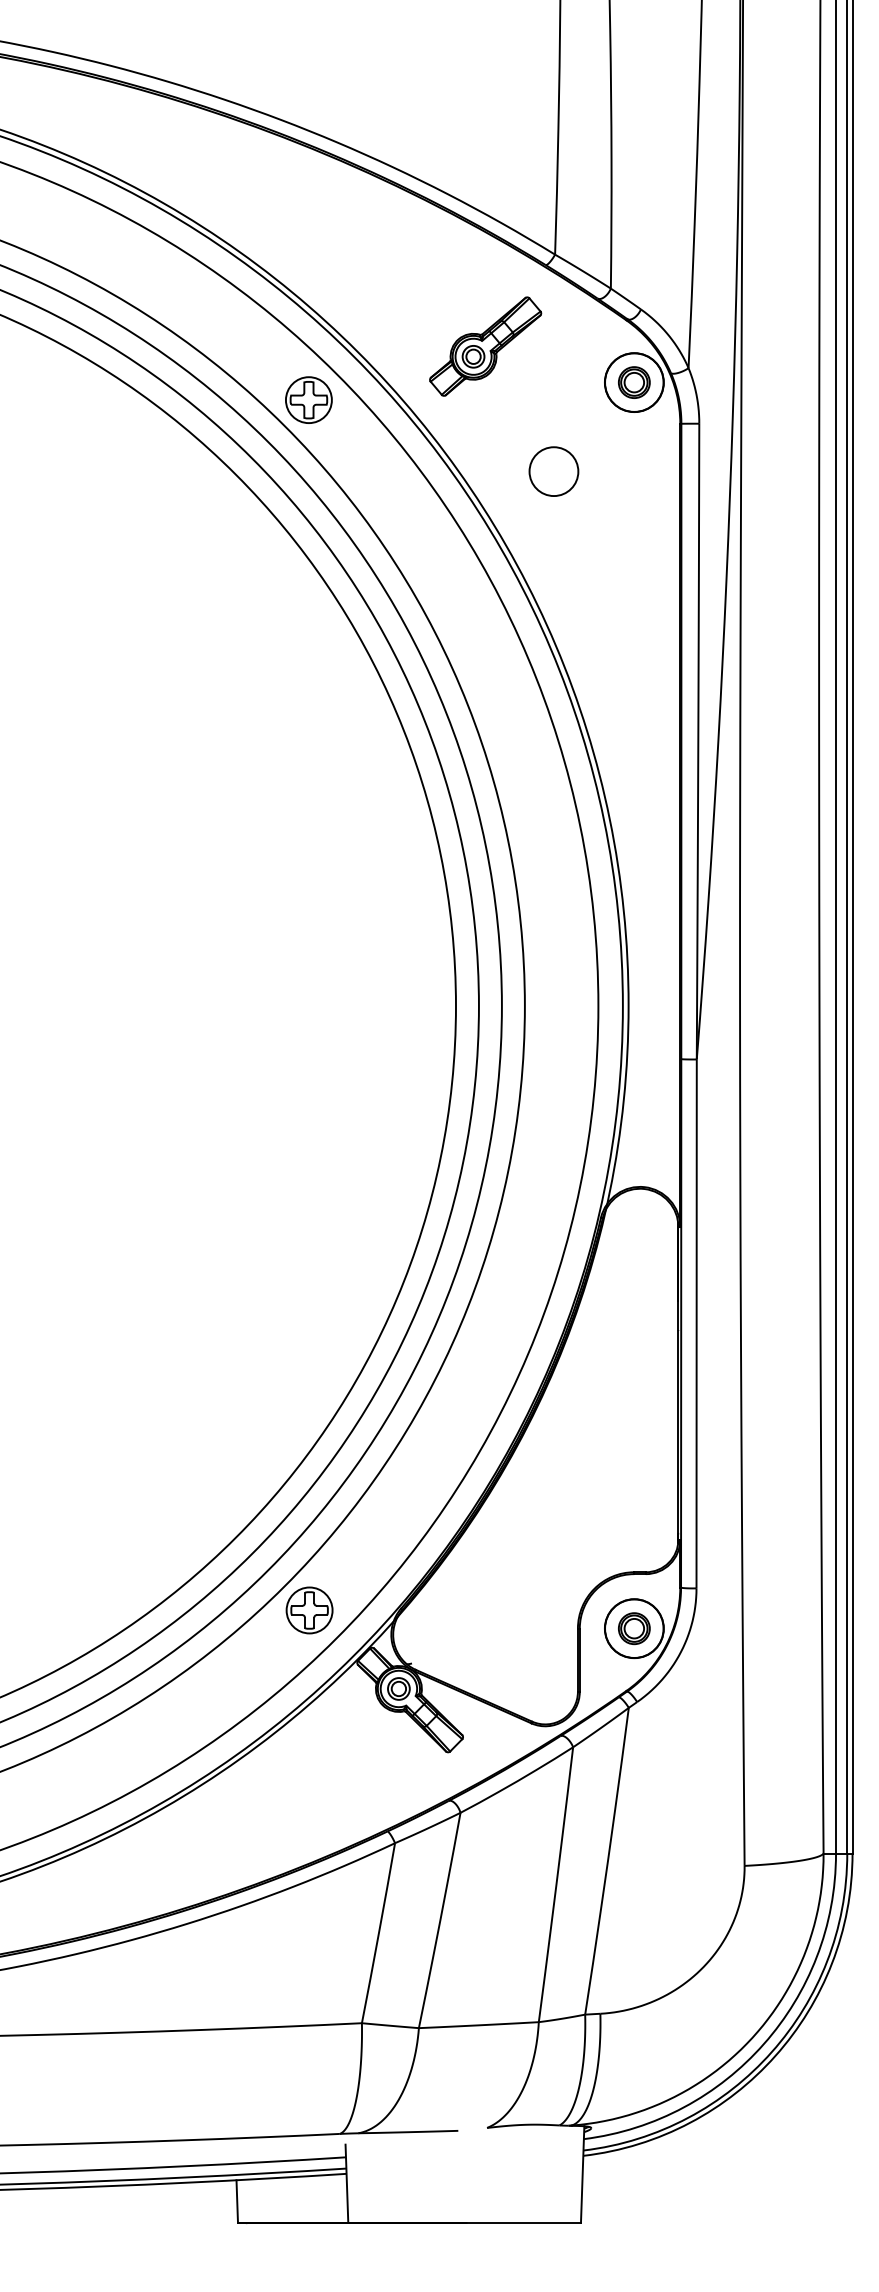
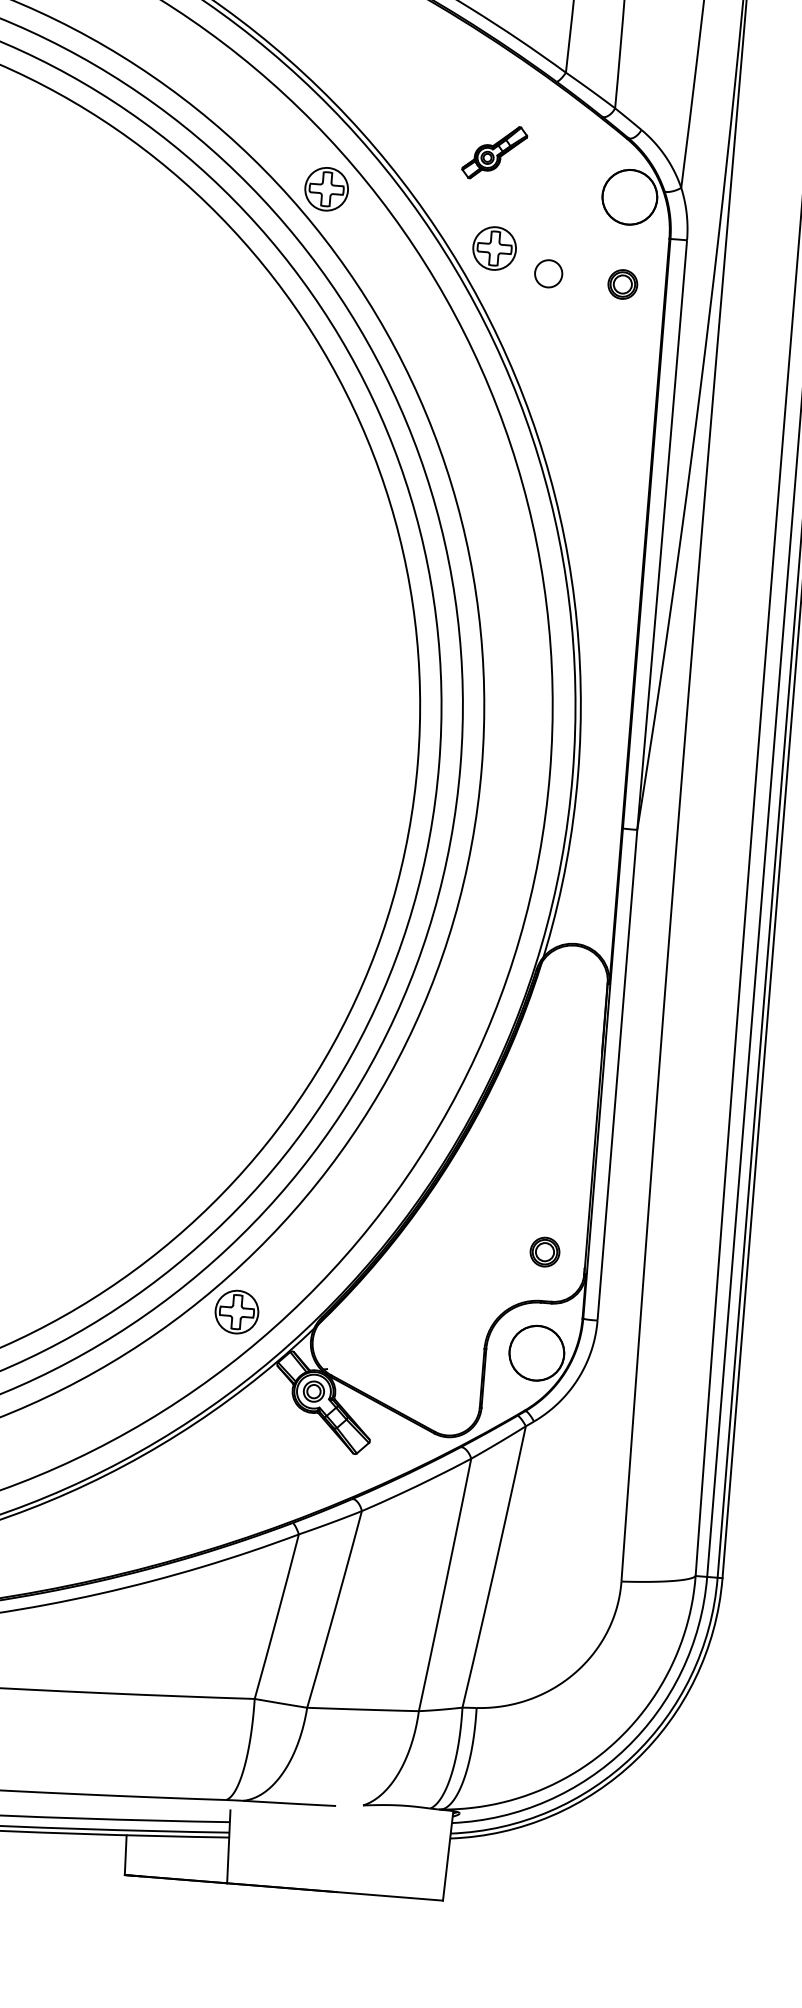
part: (485, 346) -> (494, 152), size x0.6
part: (634, 382) -> (623, 284), moved
part: (493, 448) -> (494, 247), added
circle: (553, 471) -> (548, 273), size x0.6
part: (634, 1628) -> (545, 1252), moved

